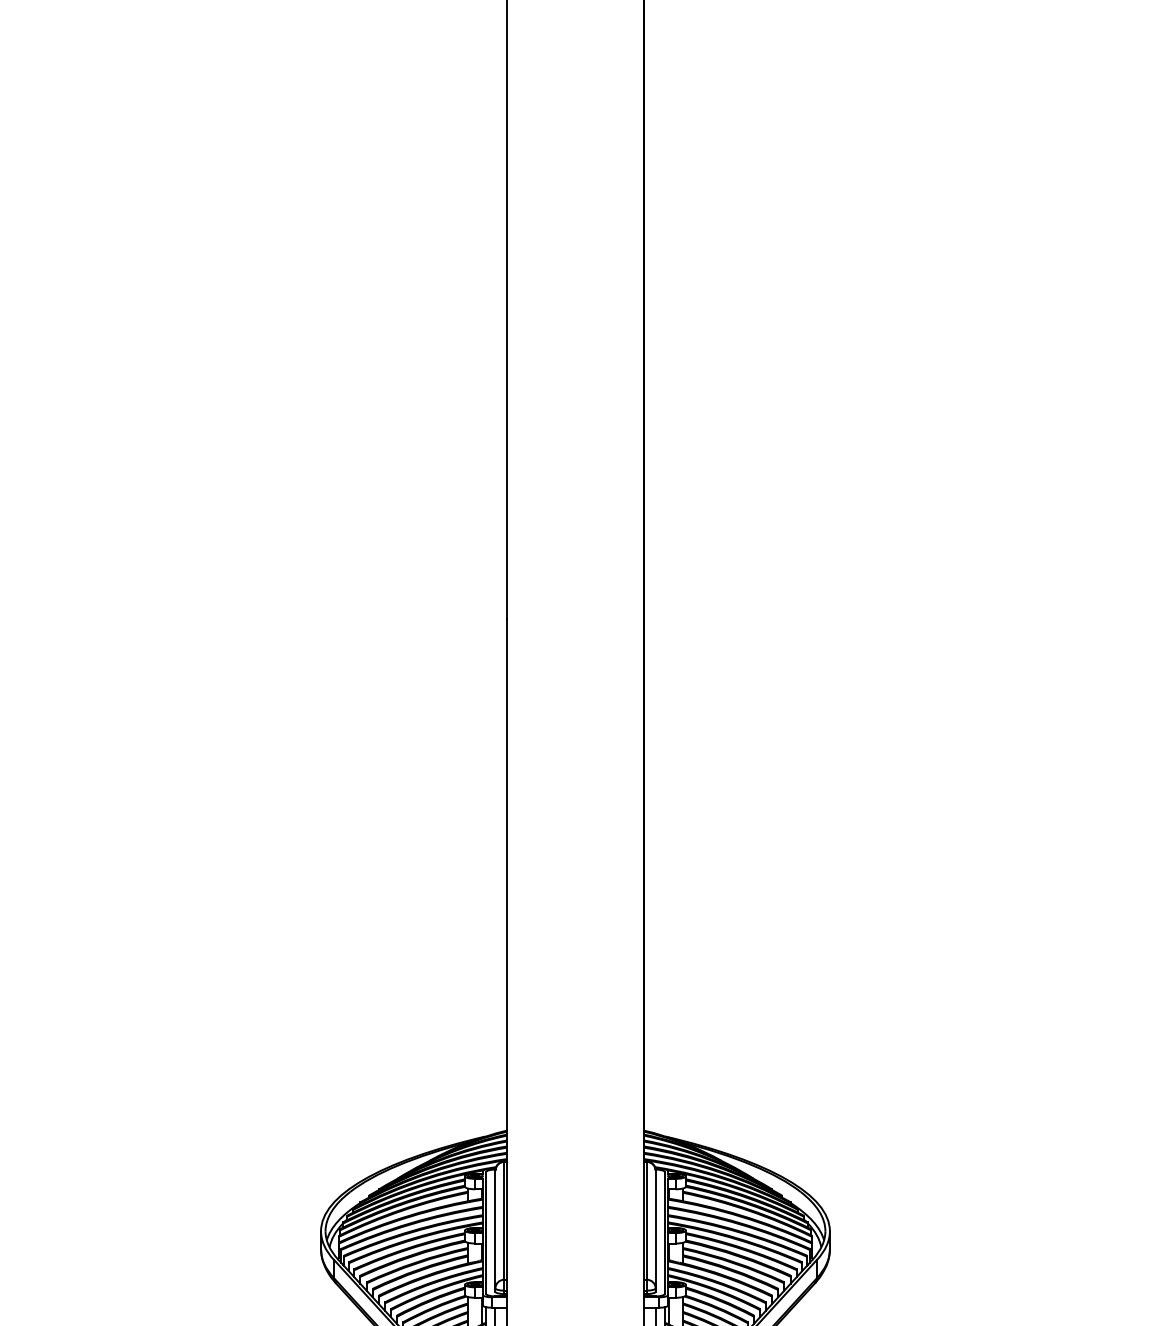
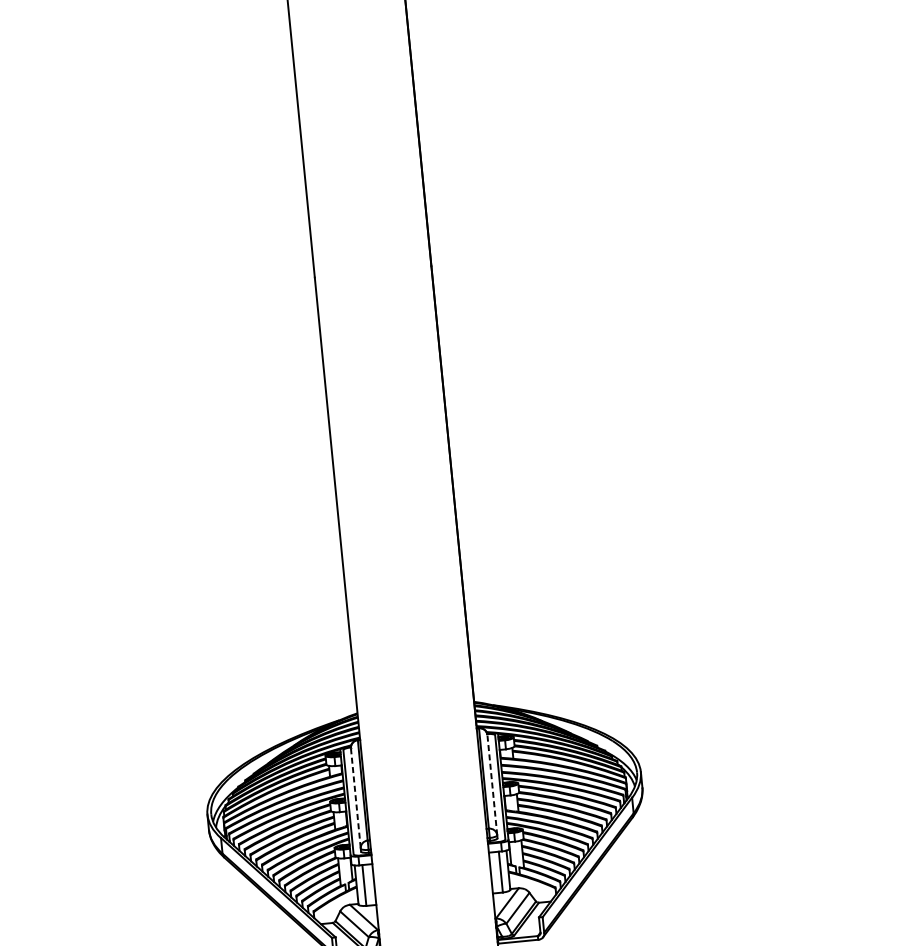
line: (495, 1229) -> (355, 798), solid -> dashed
line: (655, 1229) -> (492, 785), solid -> dashed

